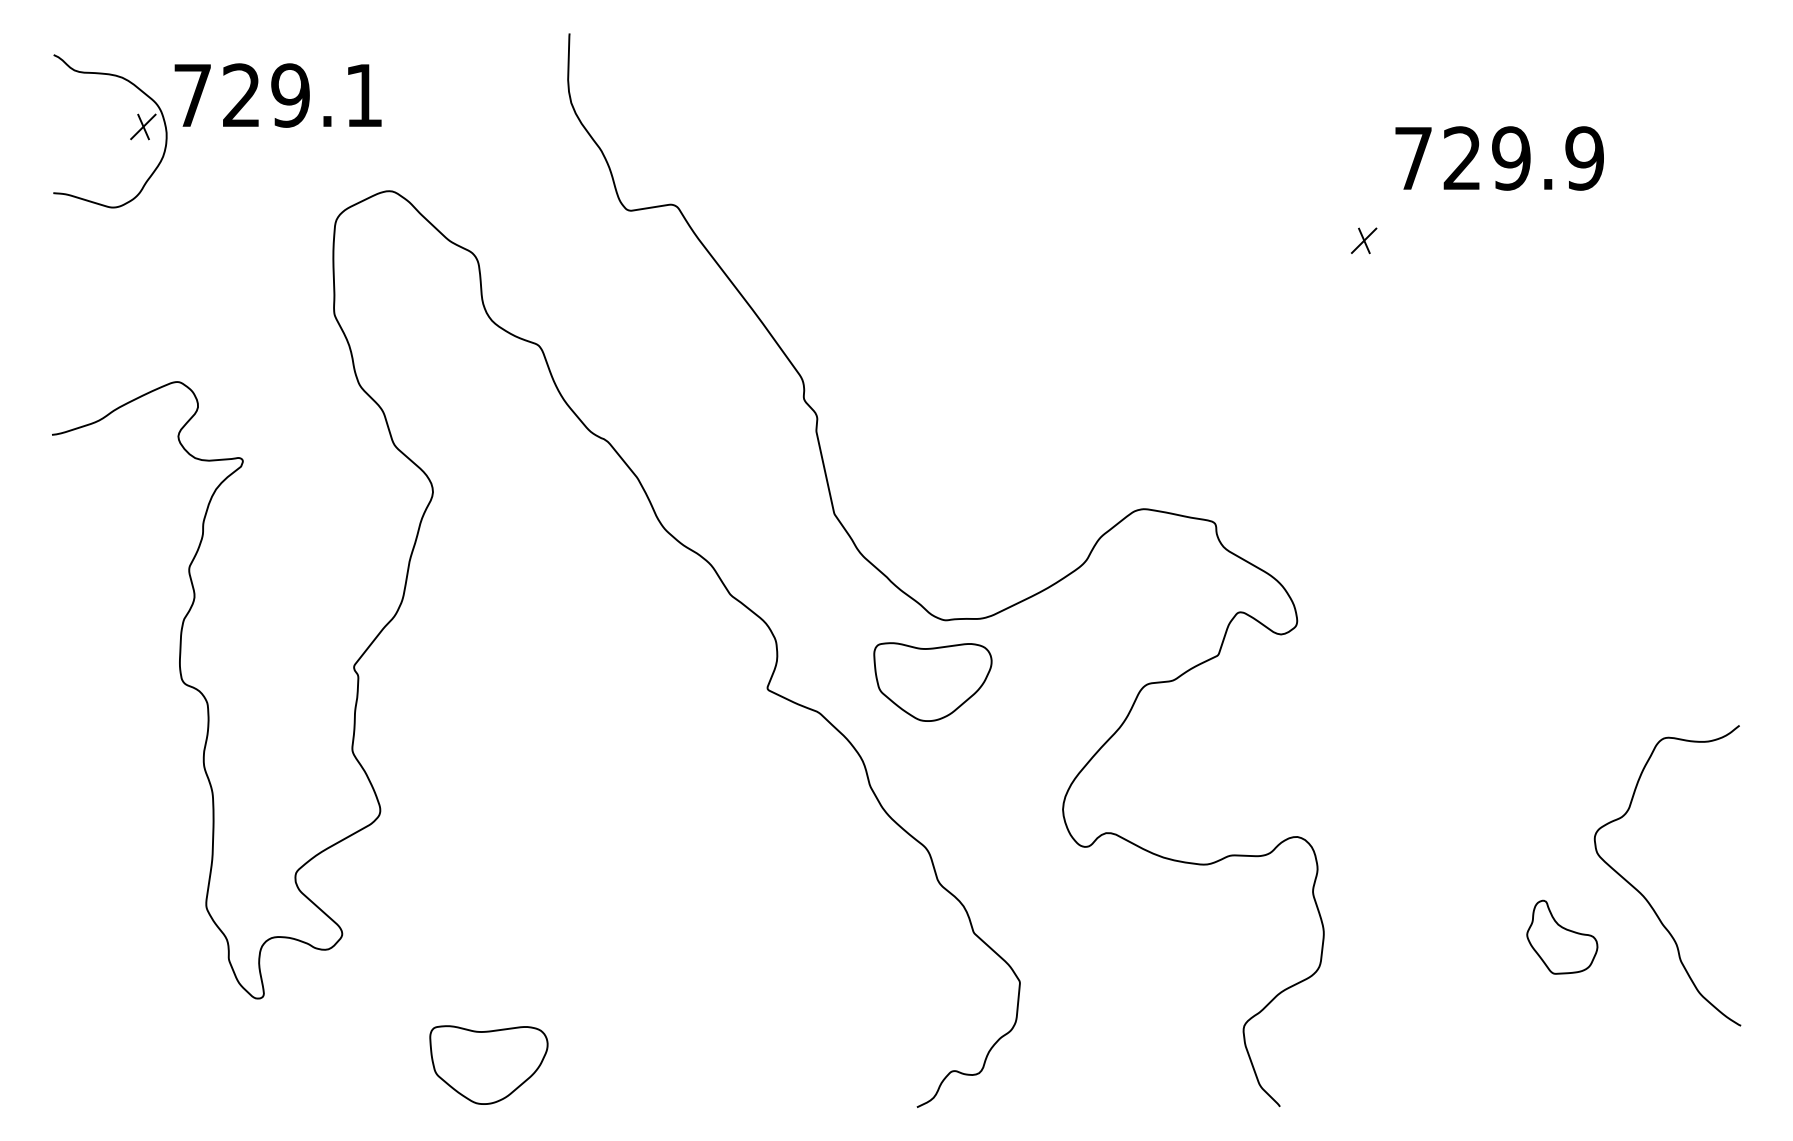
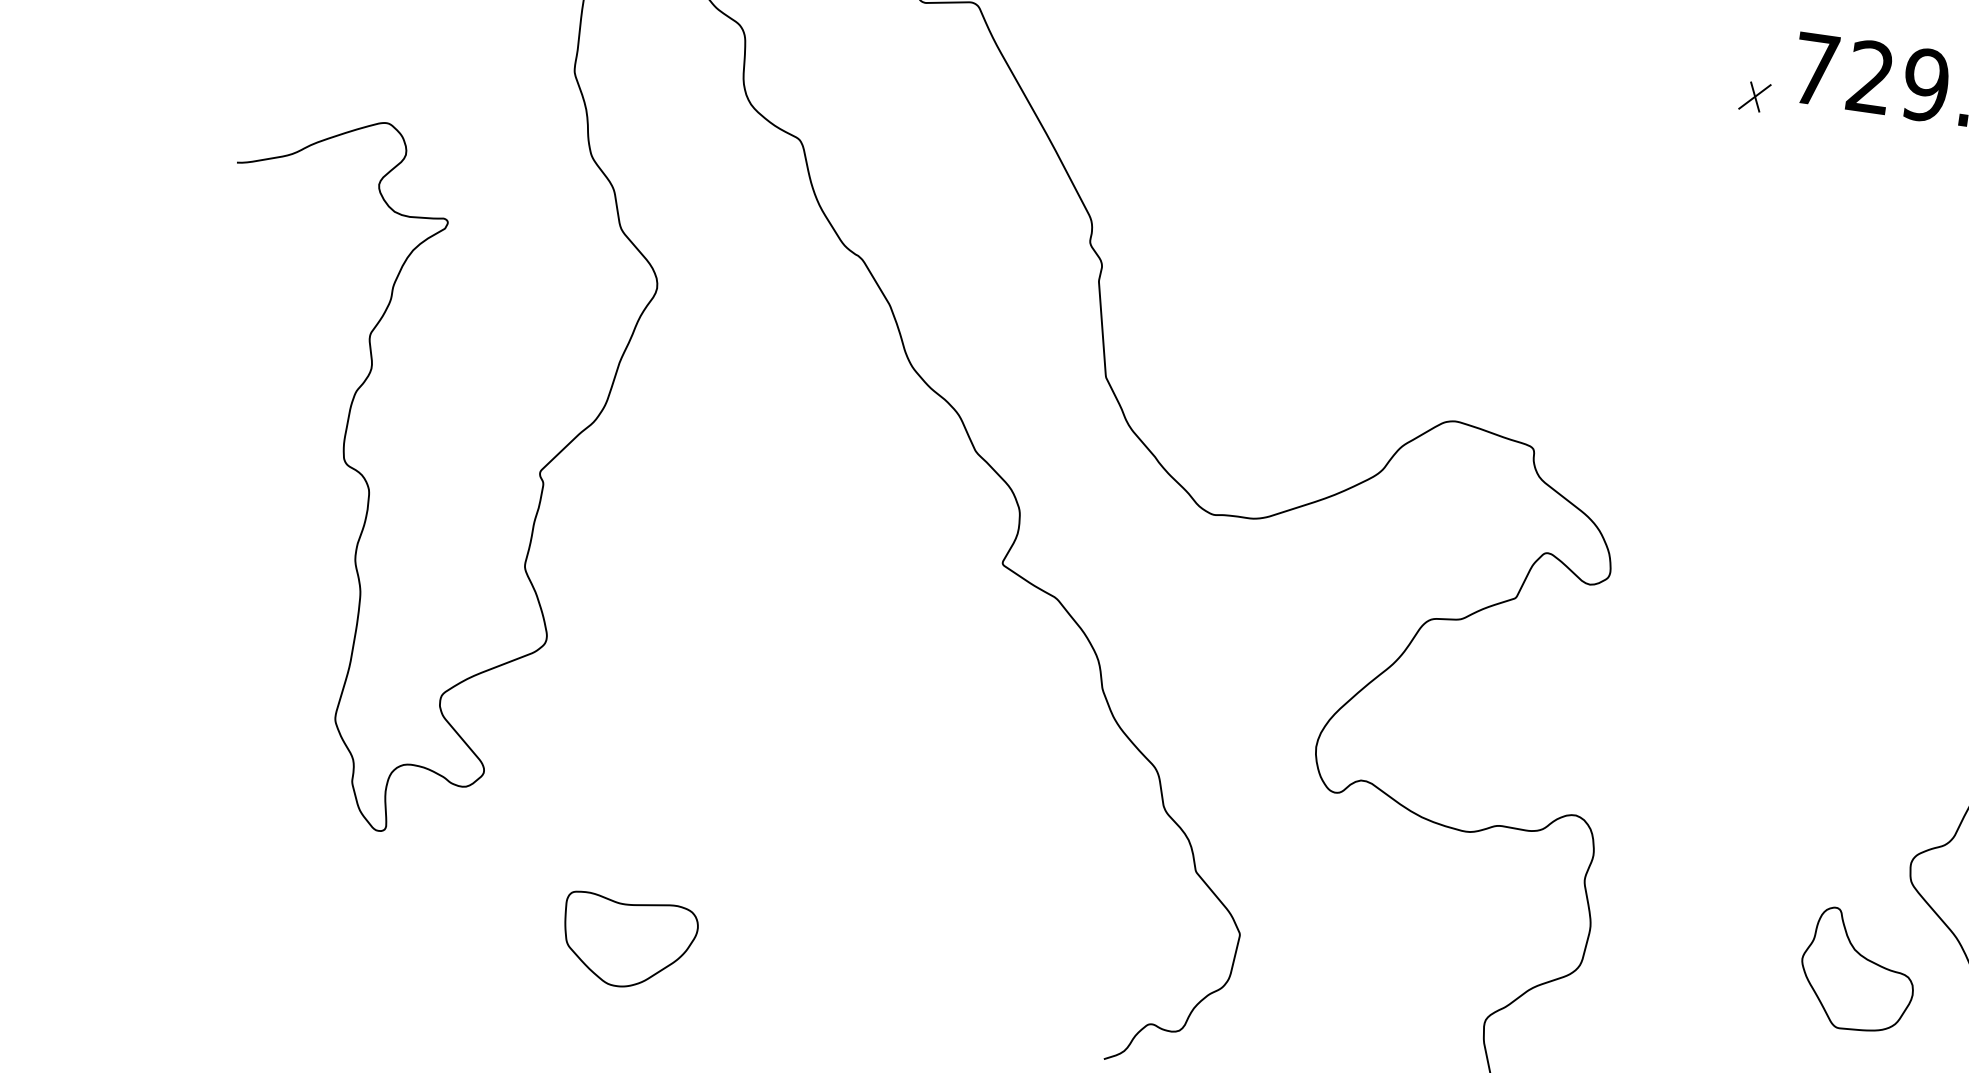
part: (1364, 240) -> (1755, 96), moved
part: (932, 681) -> (1189, 581), removed
part: (1562, 937) -> (1858, 971), size x1.43

